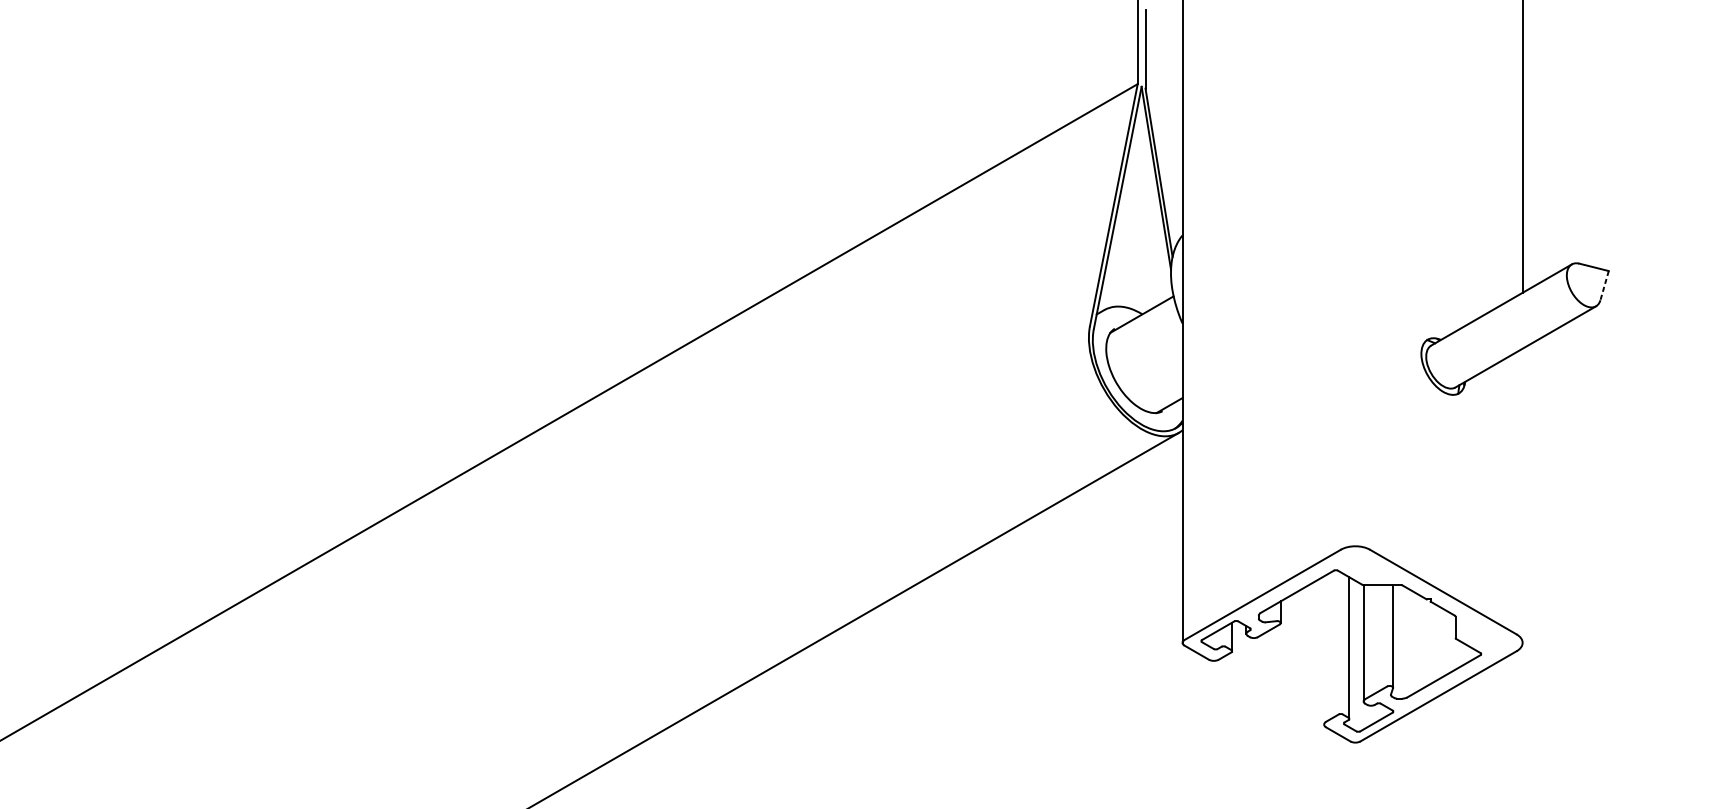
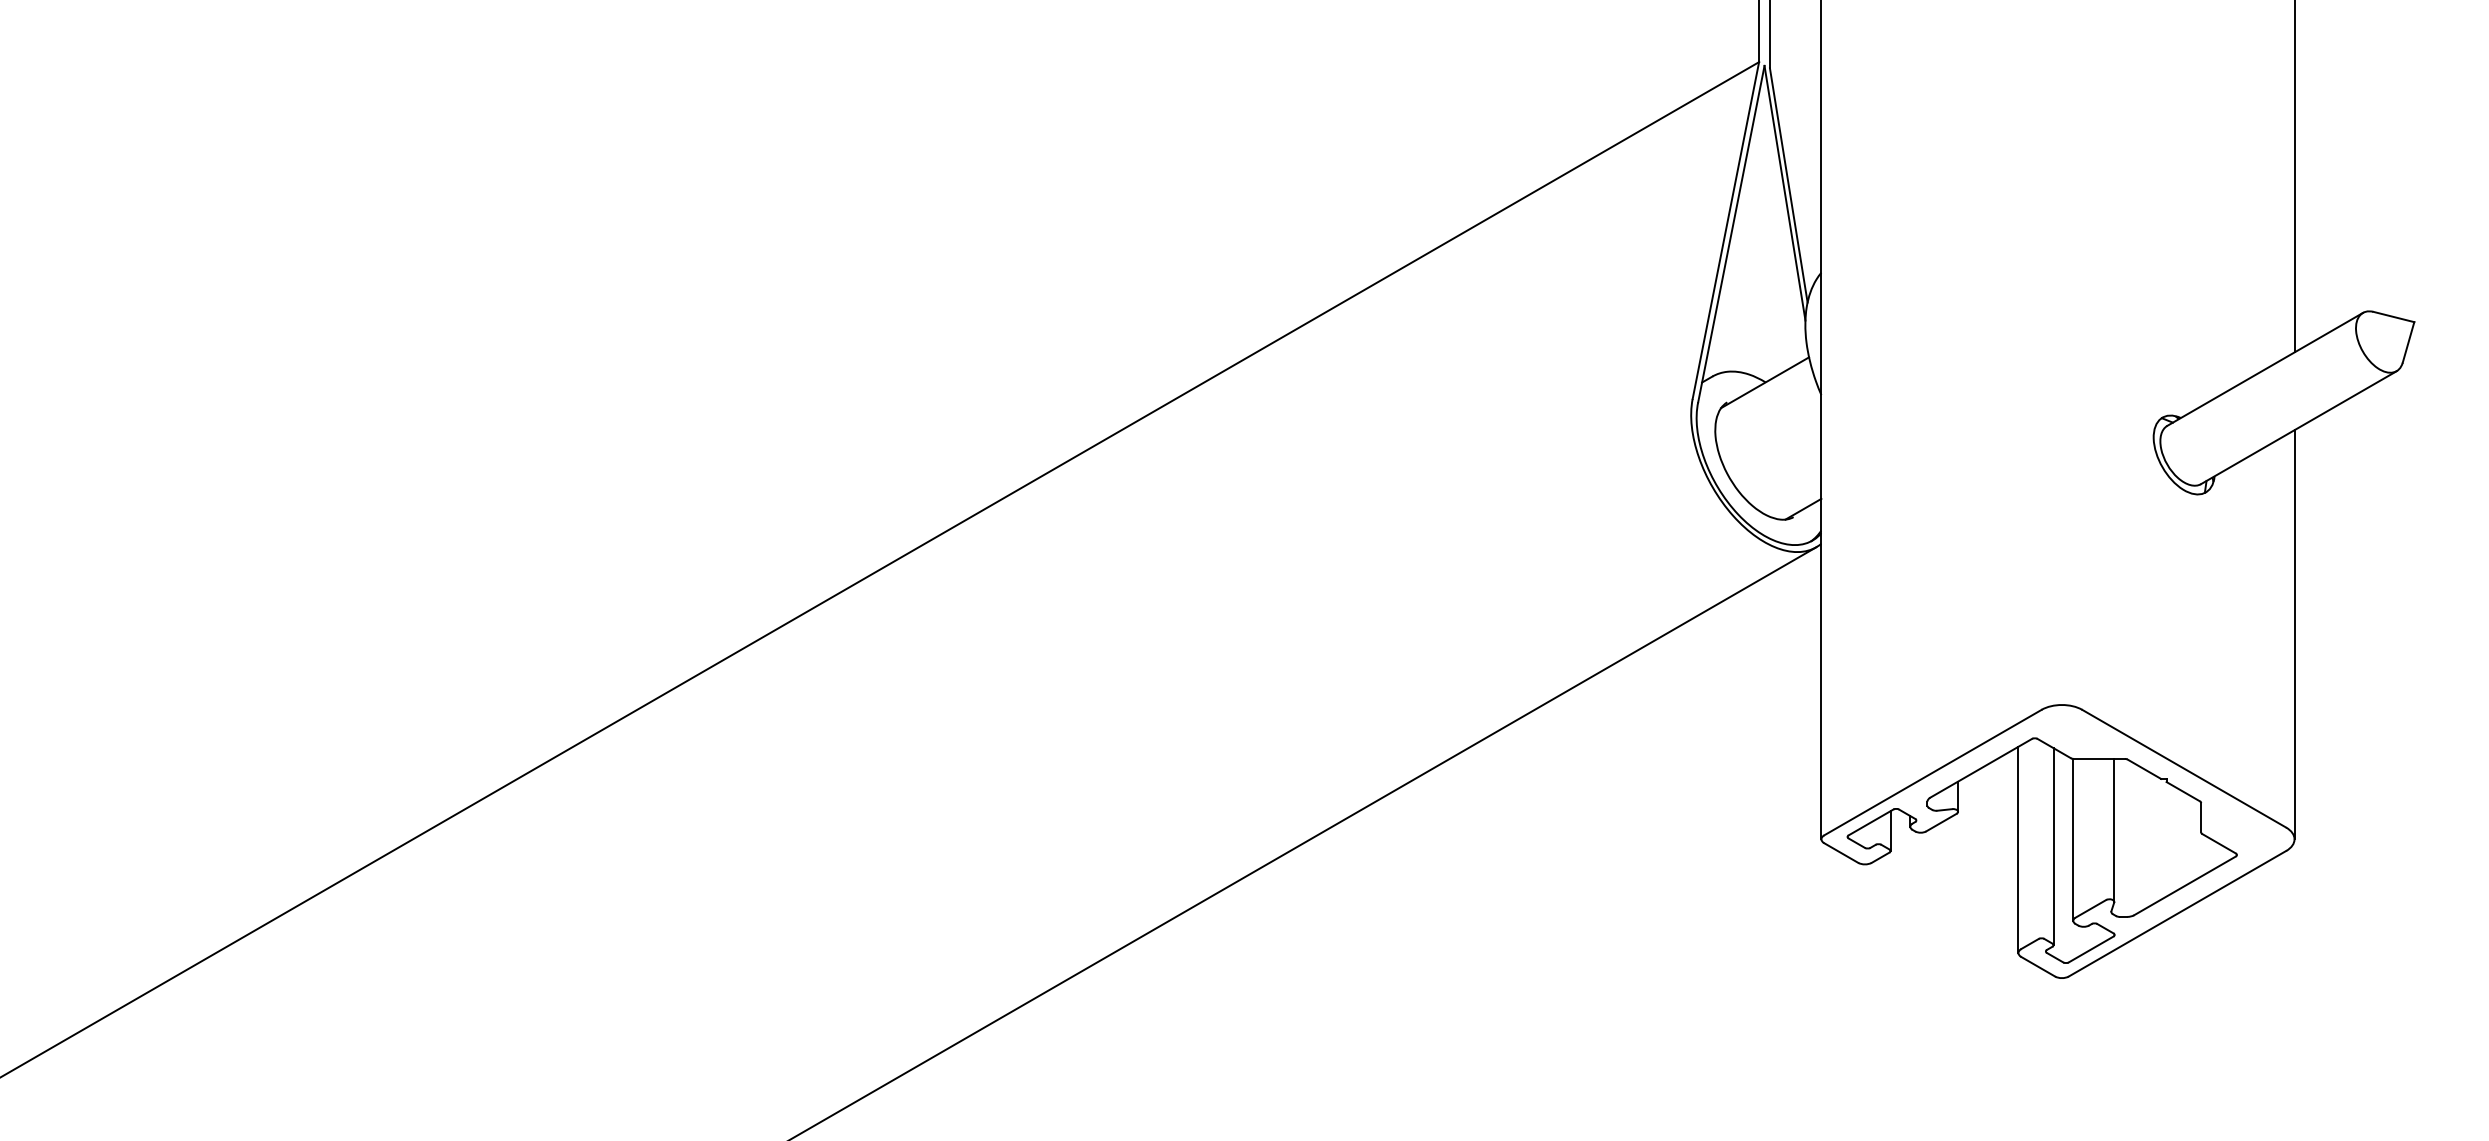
line: (1604, 285) -> (2408, 342), dashed -> solid
line: (1522, 495) -> (2294, 634), added
line: (1324, 650) -> (2018, 849), added

